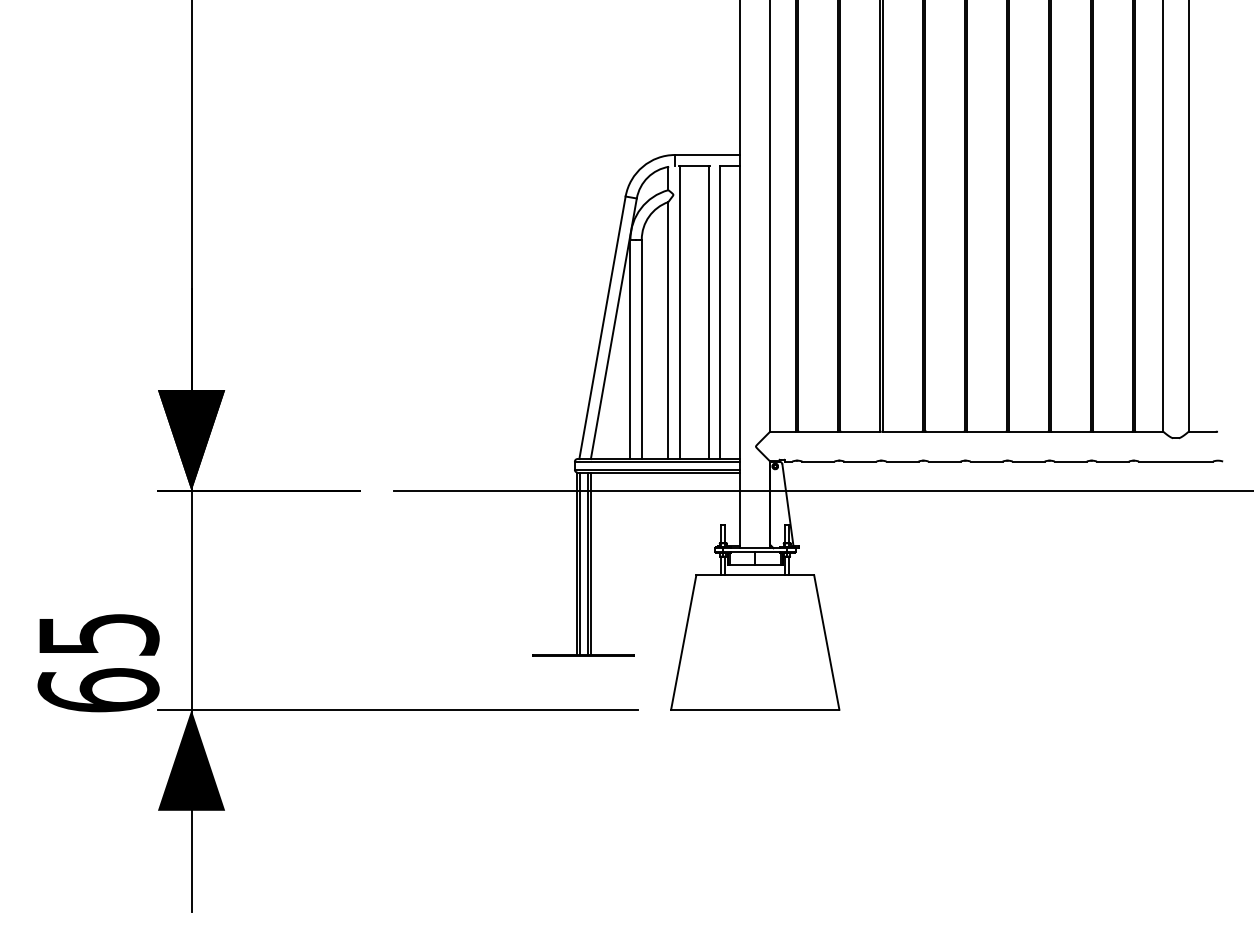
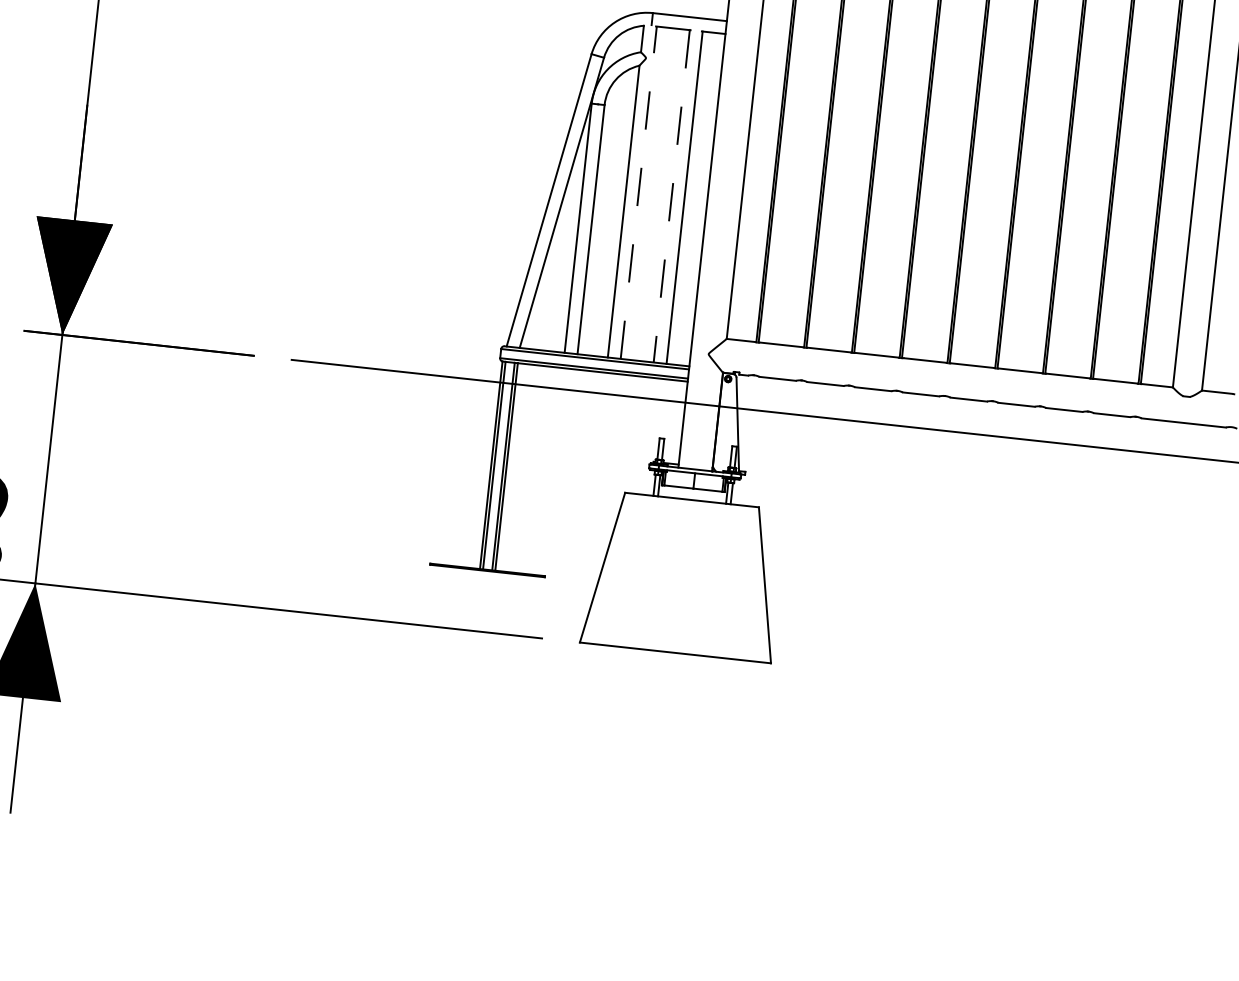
line: (679, 312) -> (638, 192), solid -> dashed
line: (708, 313) -> (671, 197), solid -> dashed

